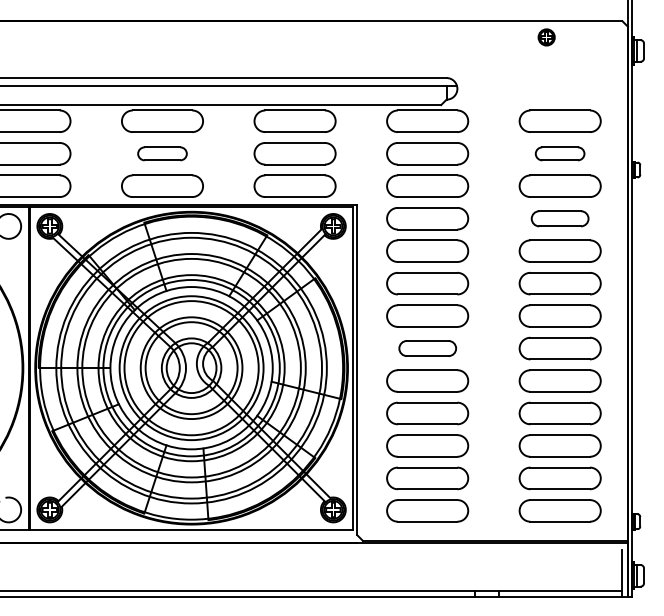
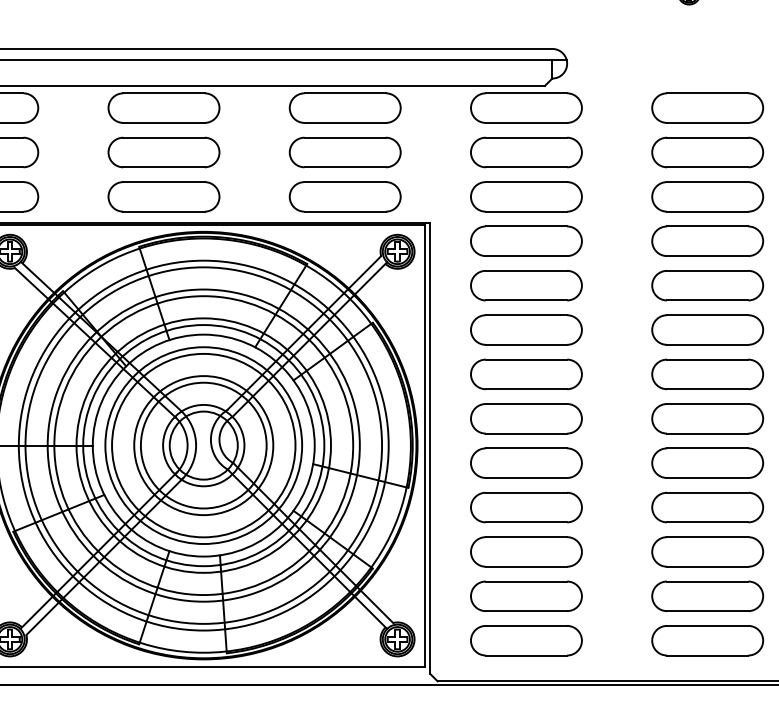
part: (162, 153) -> (163, 152), size x1.67
part: (559, 153) -> (706, 152), size x1.67
part: (559, 218) -> (706, 240), size x1.43
part: (427, 348) -> (526, 418), size x1.43

